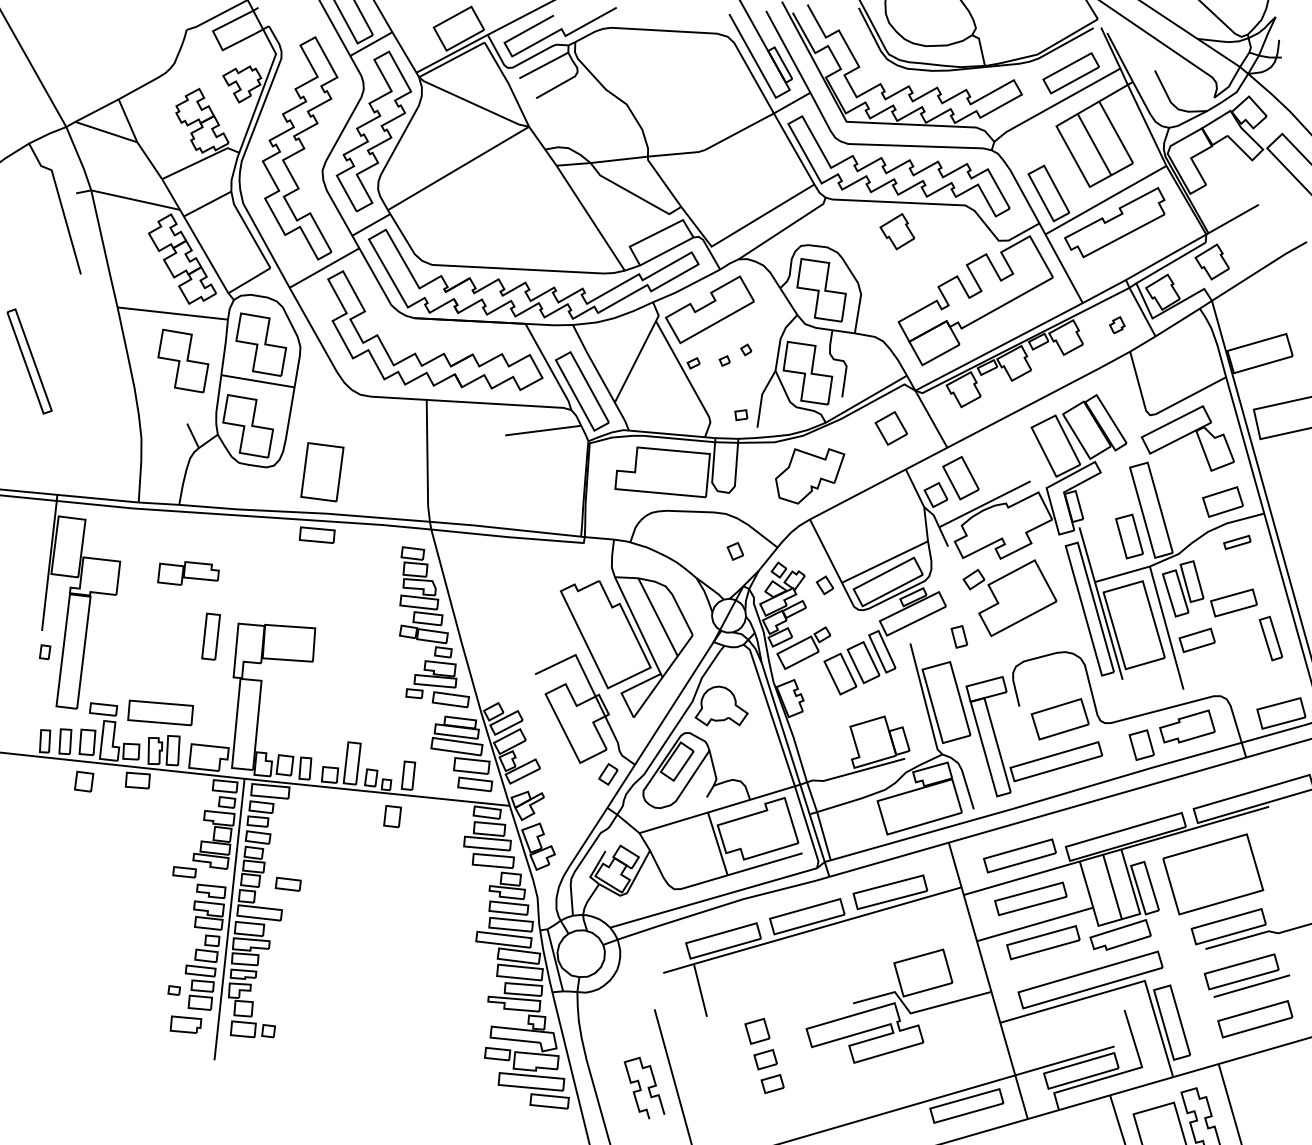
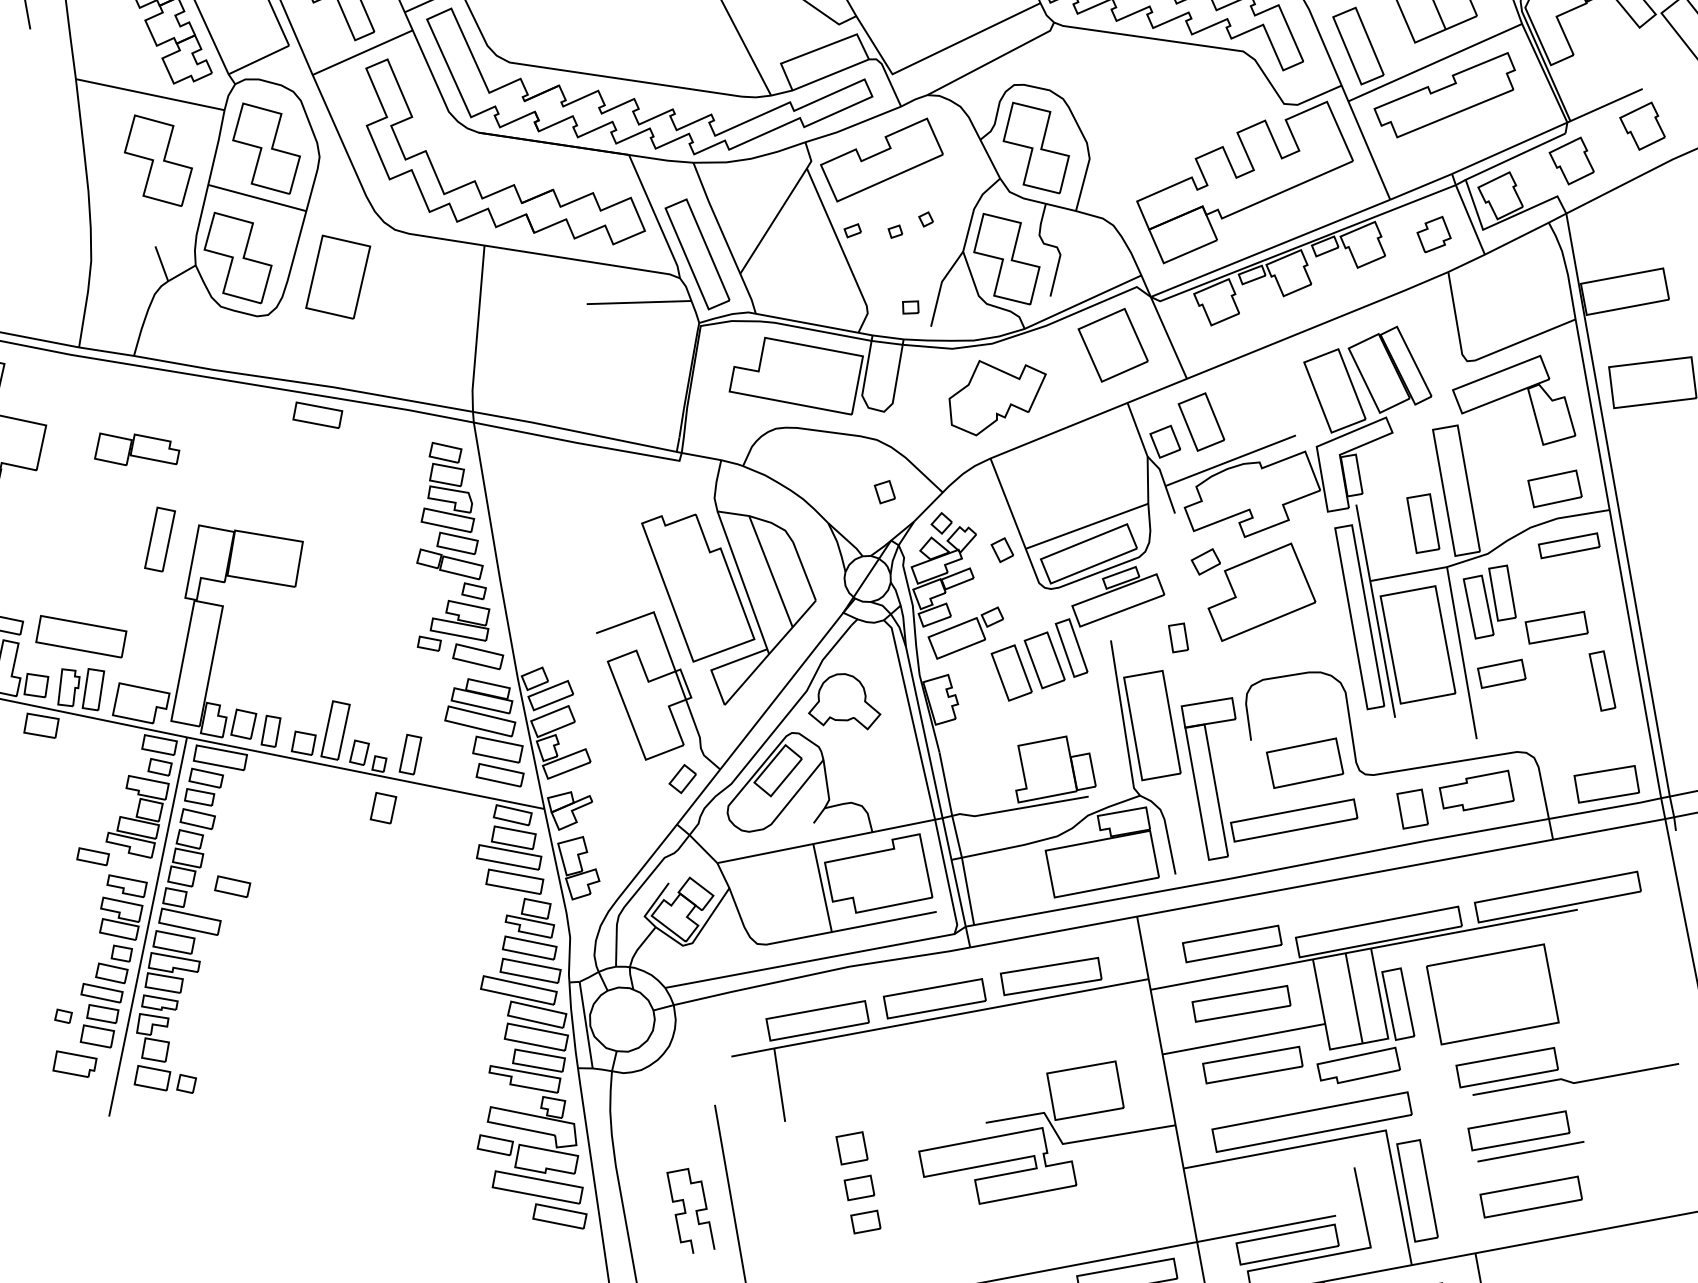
part: (897, 231) -> (1642, 125), moved
part: (1117, 324) -> (1434, 233), size x1.67
part: (891, 428) -> (1113, 345), size x1.67
part: (322, 472) -> (338, 277), moved
part: (1237, 542) -> (1569, 545), size x1.67

